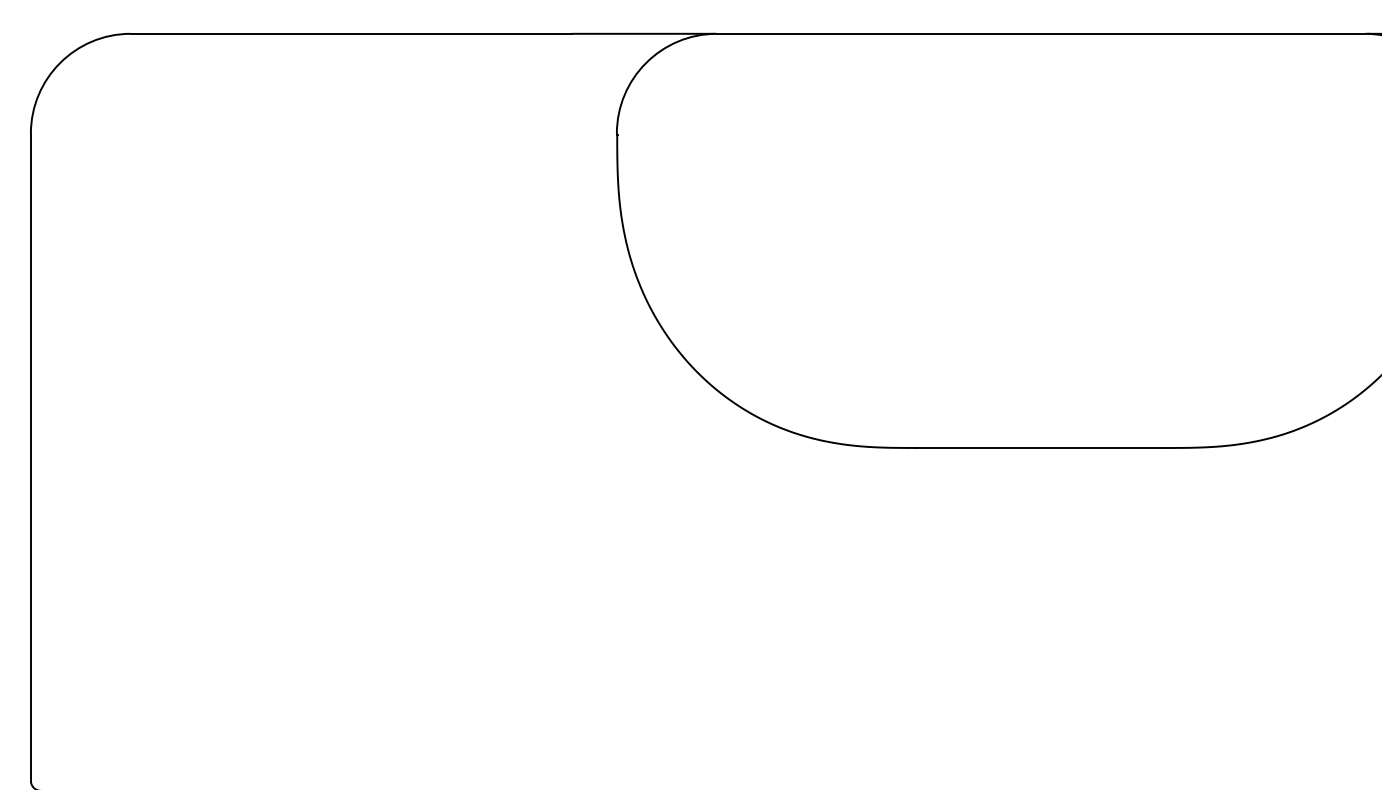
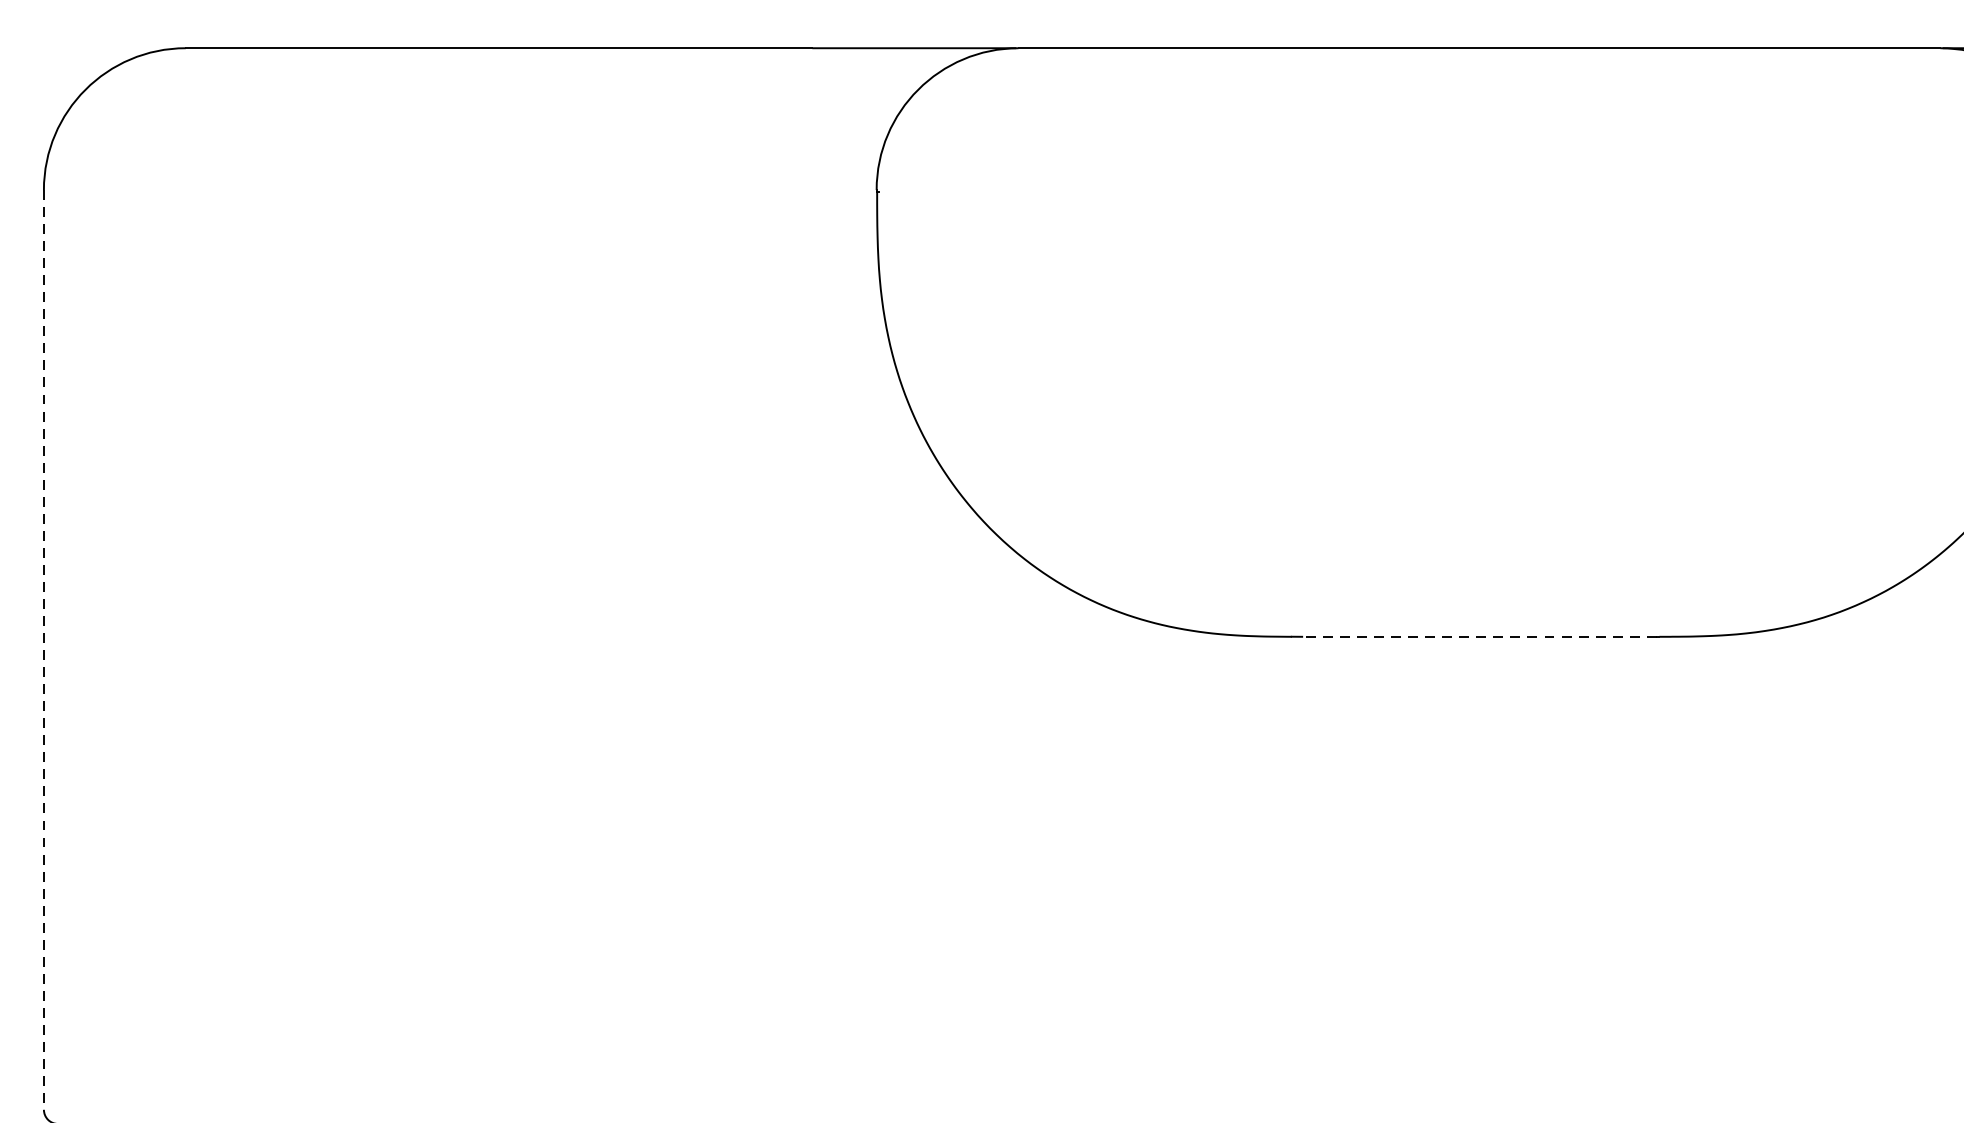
line: (1041, 447) -> (1480, 636), solid -> dashed
line: (30, 457) -> (43, 650), solid -> dashed

